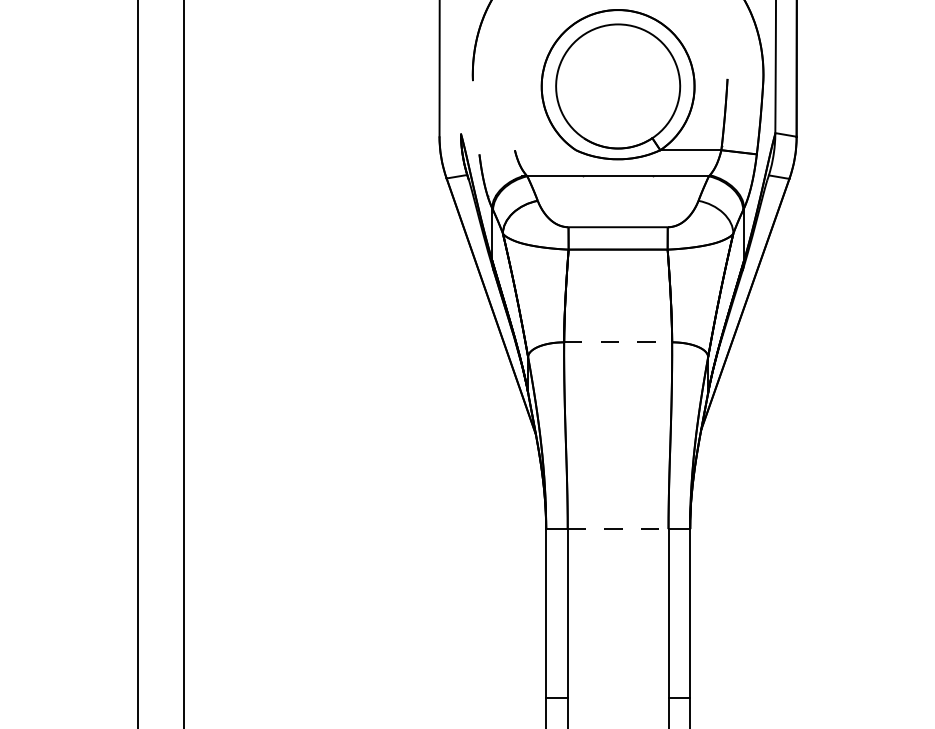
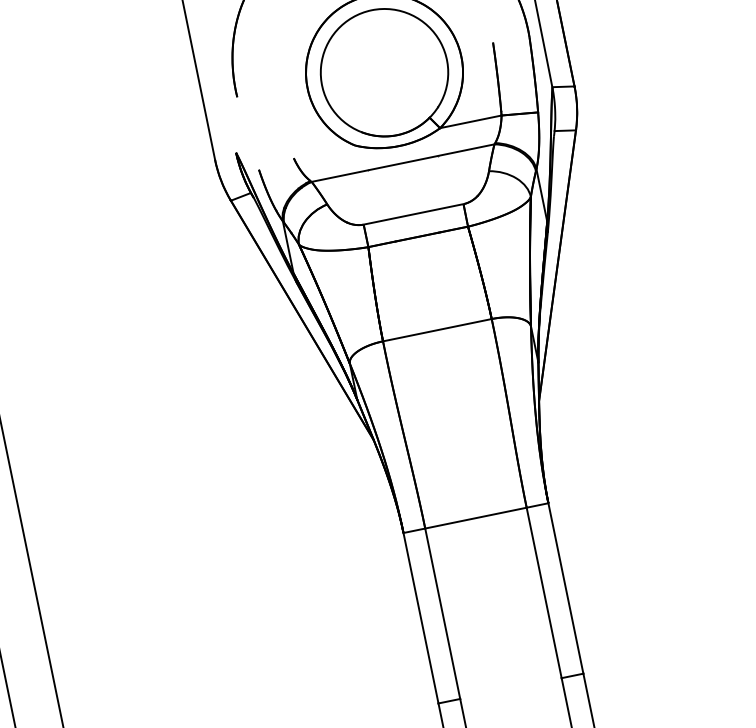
line: (618, 342) -> (437, 330), dashed -> solid
line: (618, 529) -> (476, 518), dashed -> solid

